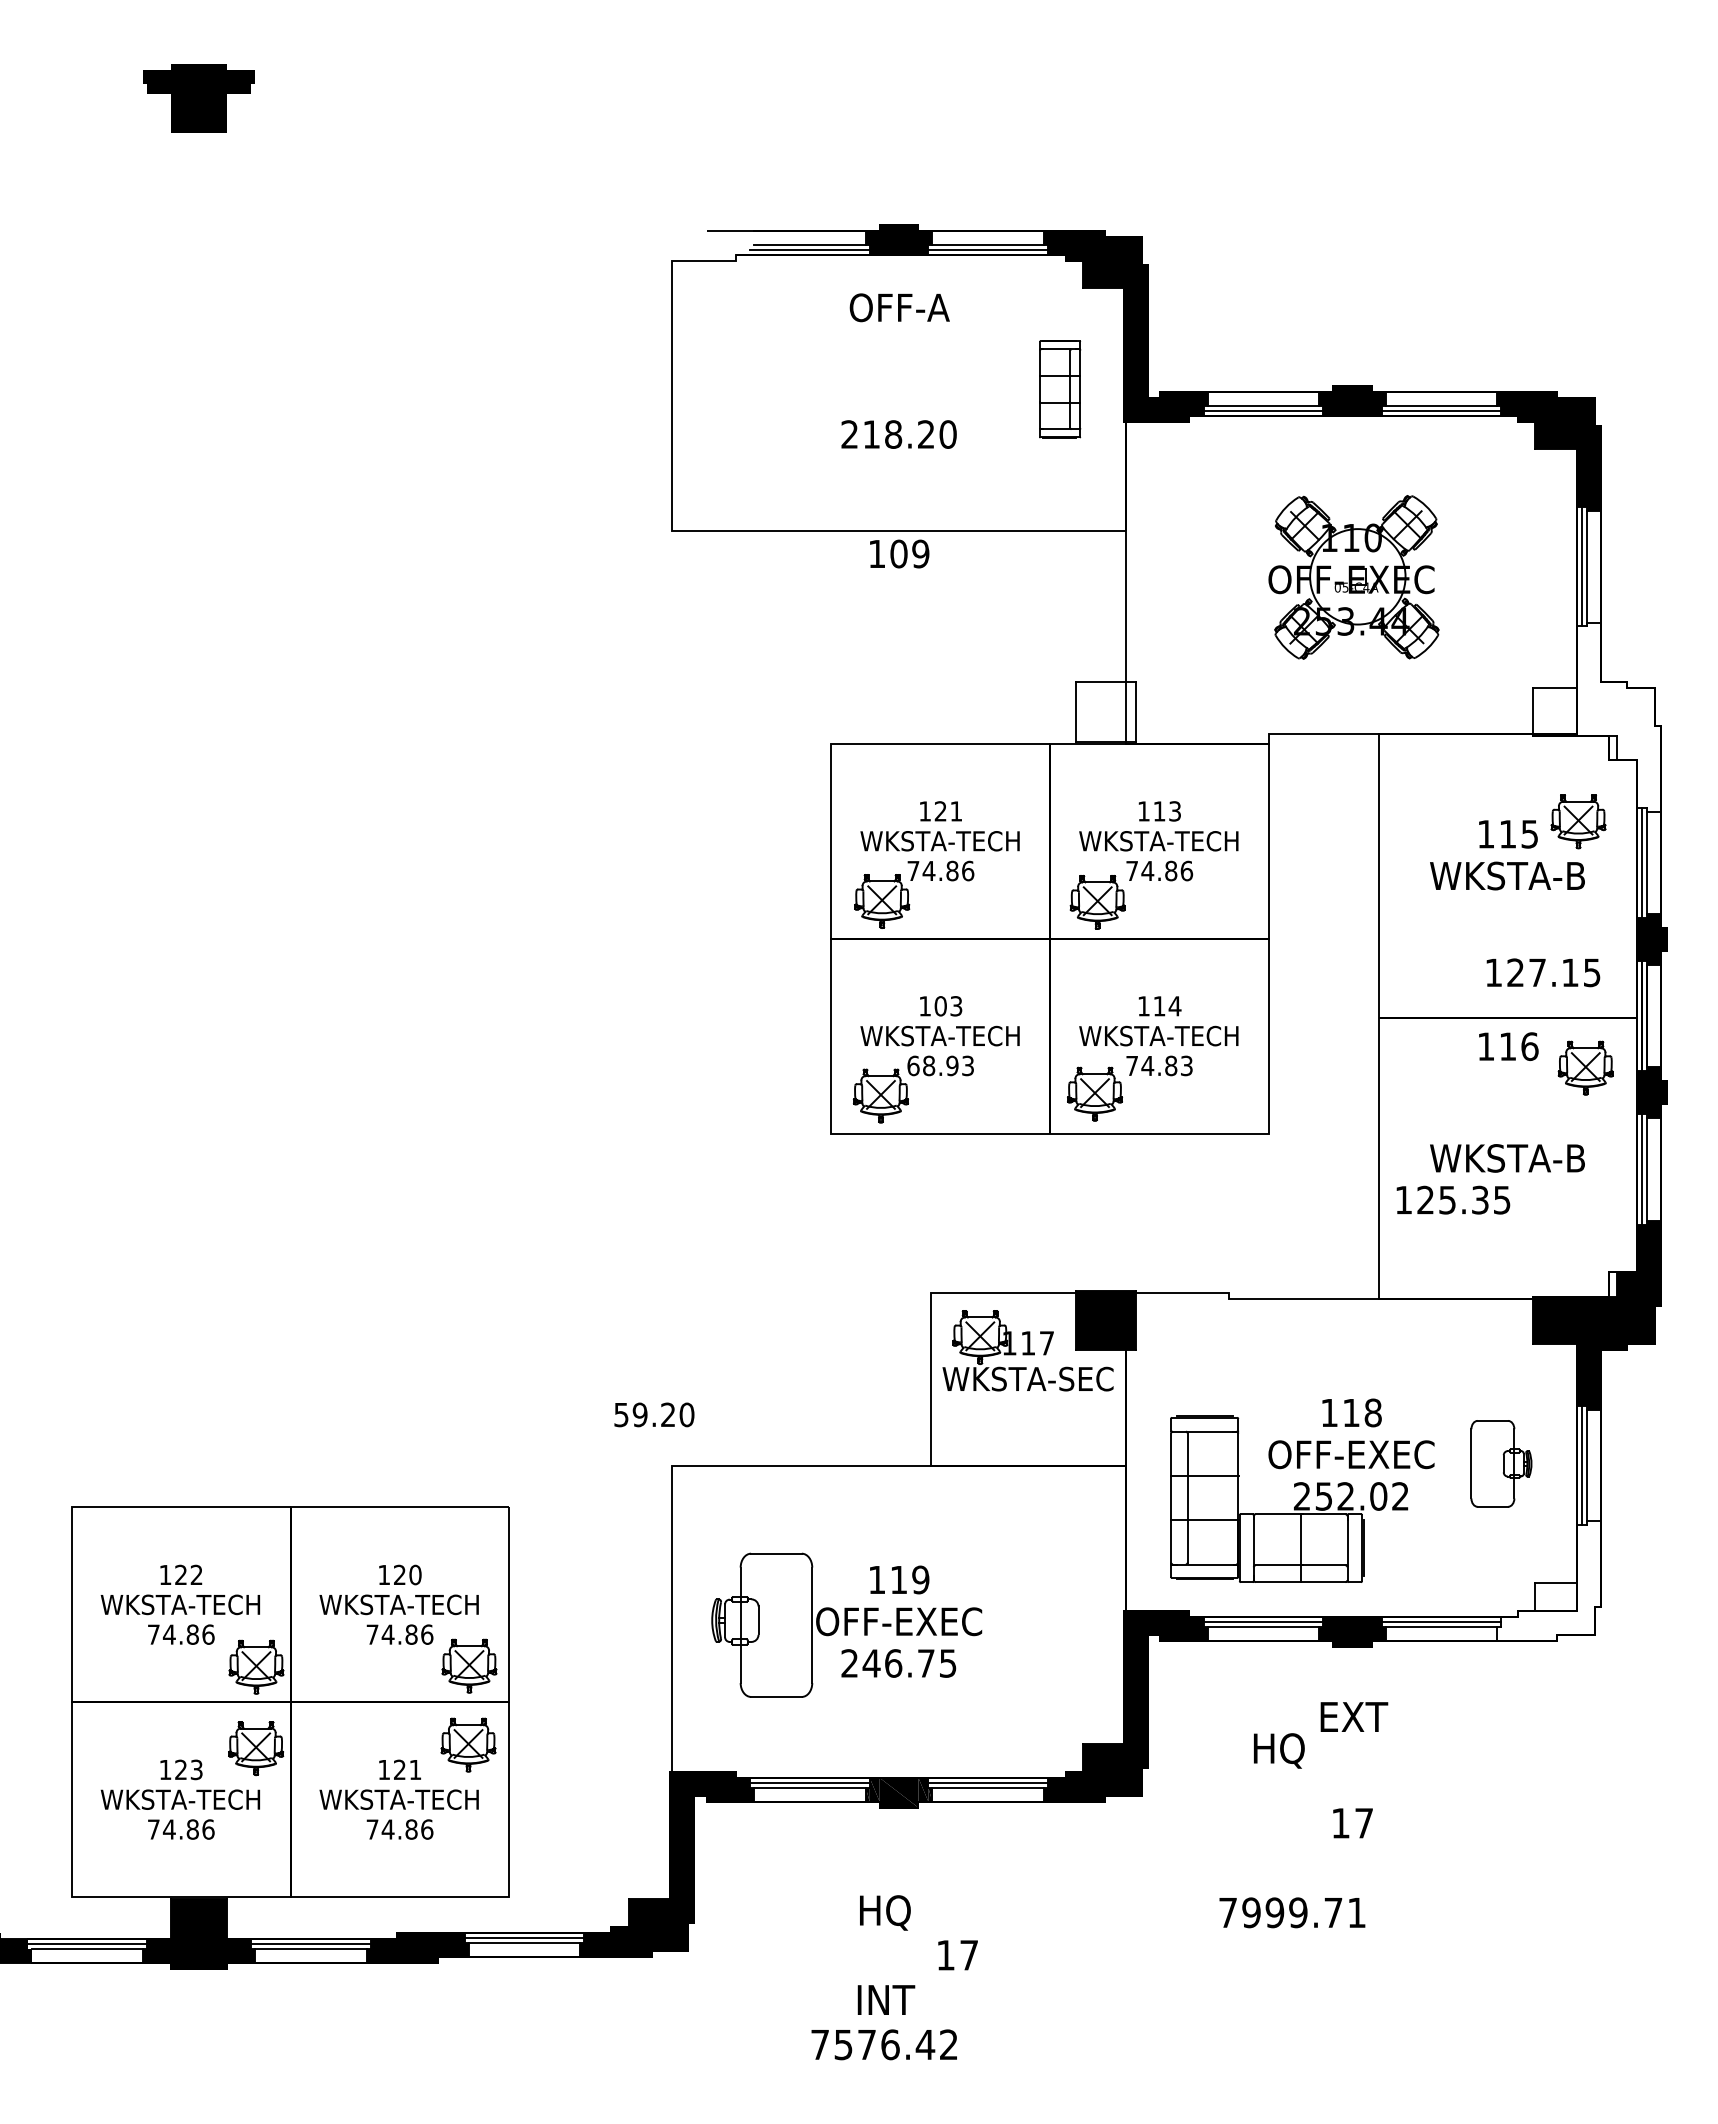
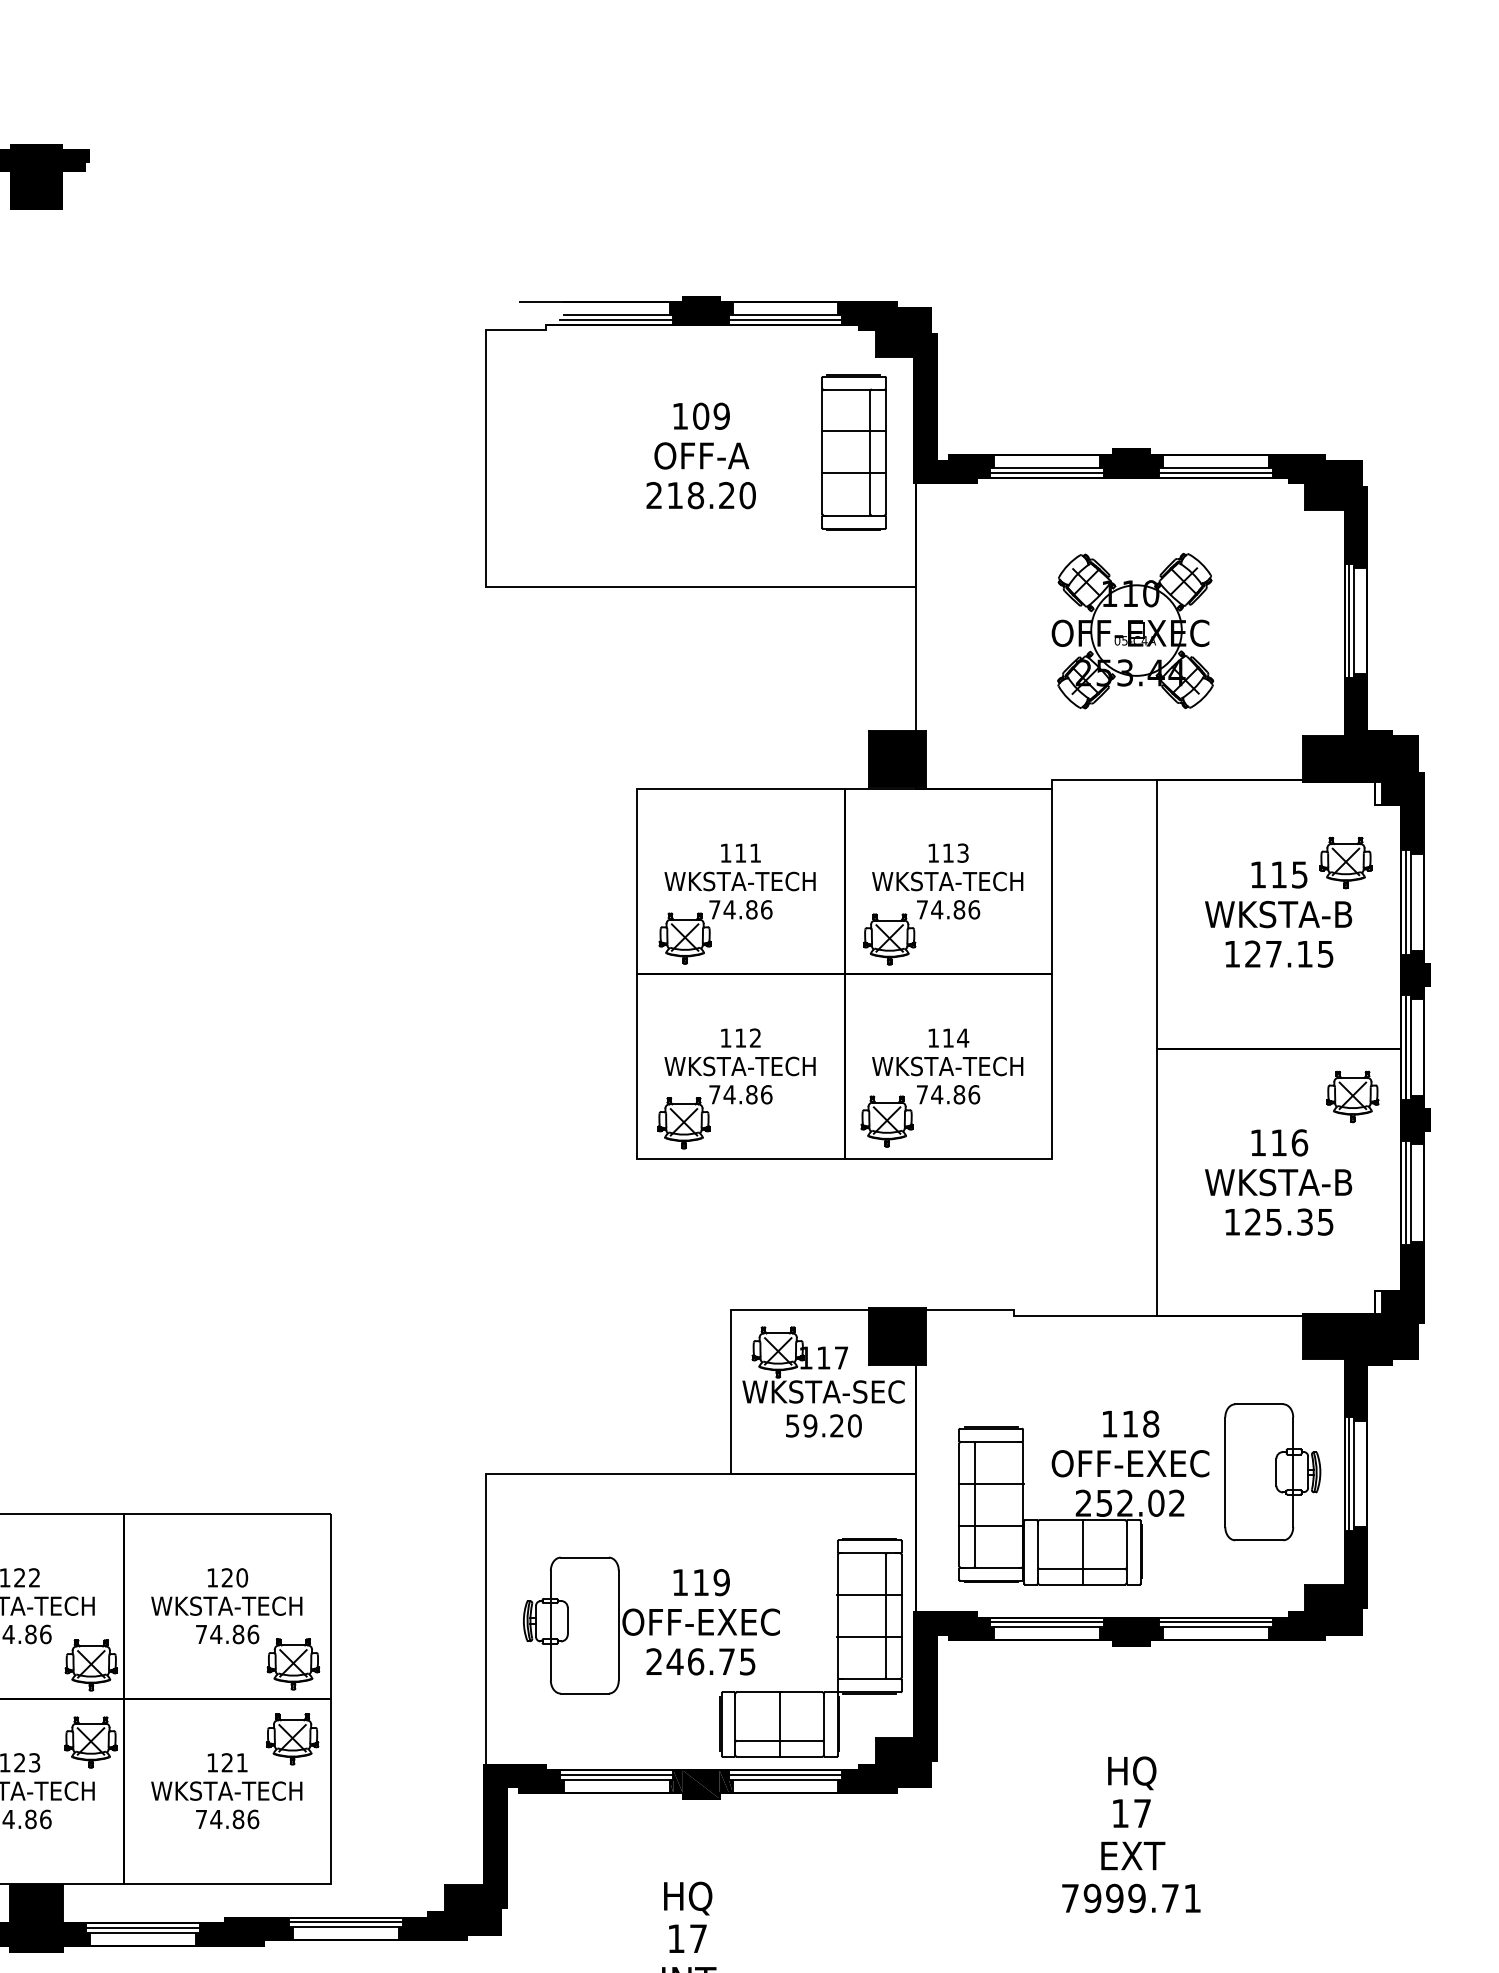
text: (899, 307) -> (701, 455), moved
part: (1059, 389) -> (853, 452), size x1.67
text: (899, 553) -> (701, 415), moved
fill: (1105, 711) -> (897, 758), added
fill: (1596, 716) -> (1363, 763), added
text: (940, 811) -> (740, 853), 121 -> 111
text: (1543, 972) -> (1279, 953), moved
text: (948, 1006) -> (748, 1038), 103 -> 112
text: (1508, 1046) -> (1279, 1142), moved
text: (940, 1065) -> (740, 1094), 68.93 -> 74.86
text: (1186, 1065) -> (973, 1094), 74.83 -> 74.86
text: (1453, 1199) -> (1279, 1221), moved
text: (654, 1414) -> (823, 1425), moved
part: (1501, 1463) -> (1272, 1472), size x1.67
fill: (1549, 1580) -> (1318, 1583), added
part: (1042, 1648) -> (837, 1647), added
text: (1354, 1716) -> (1133, 1855), moved
text: (1279, 1750) -> (1132, 1772), moved
text: (1292, 1912) -> (1131, 1898), moved
text: (957, 1955) -> (687, 1938), moved

